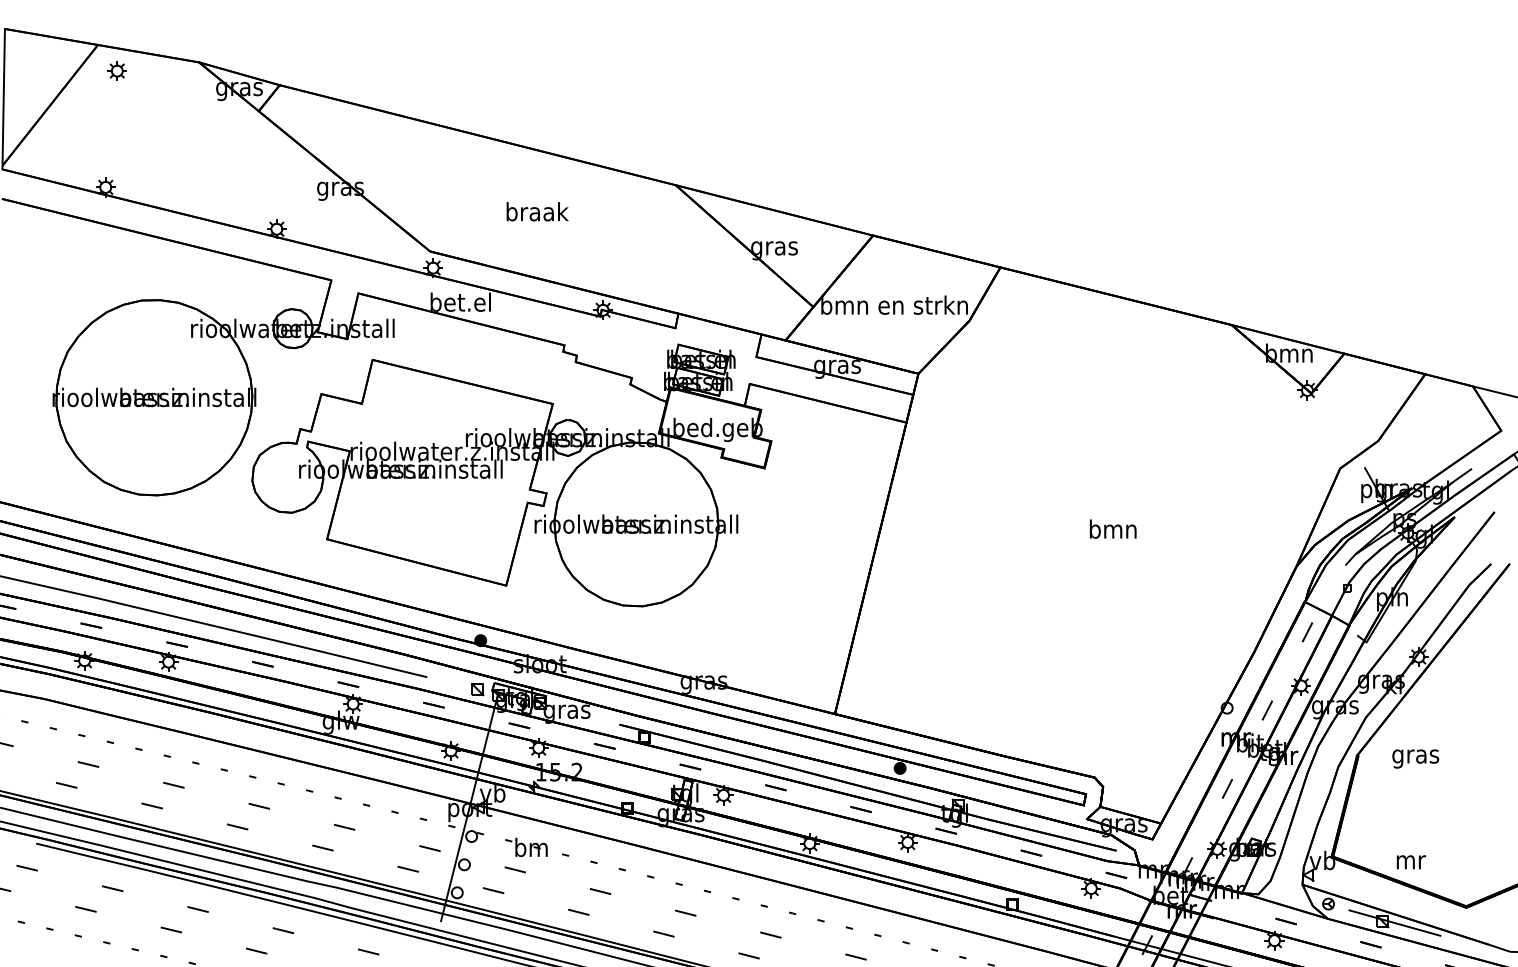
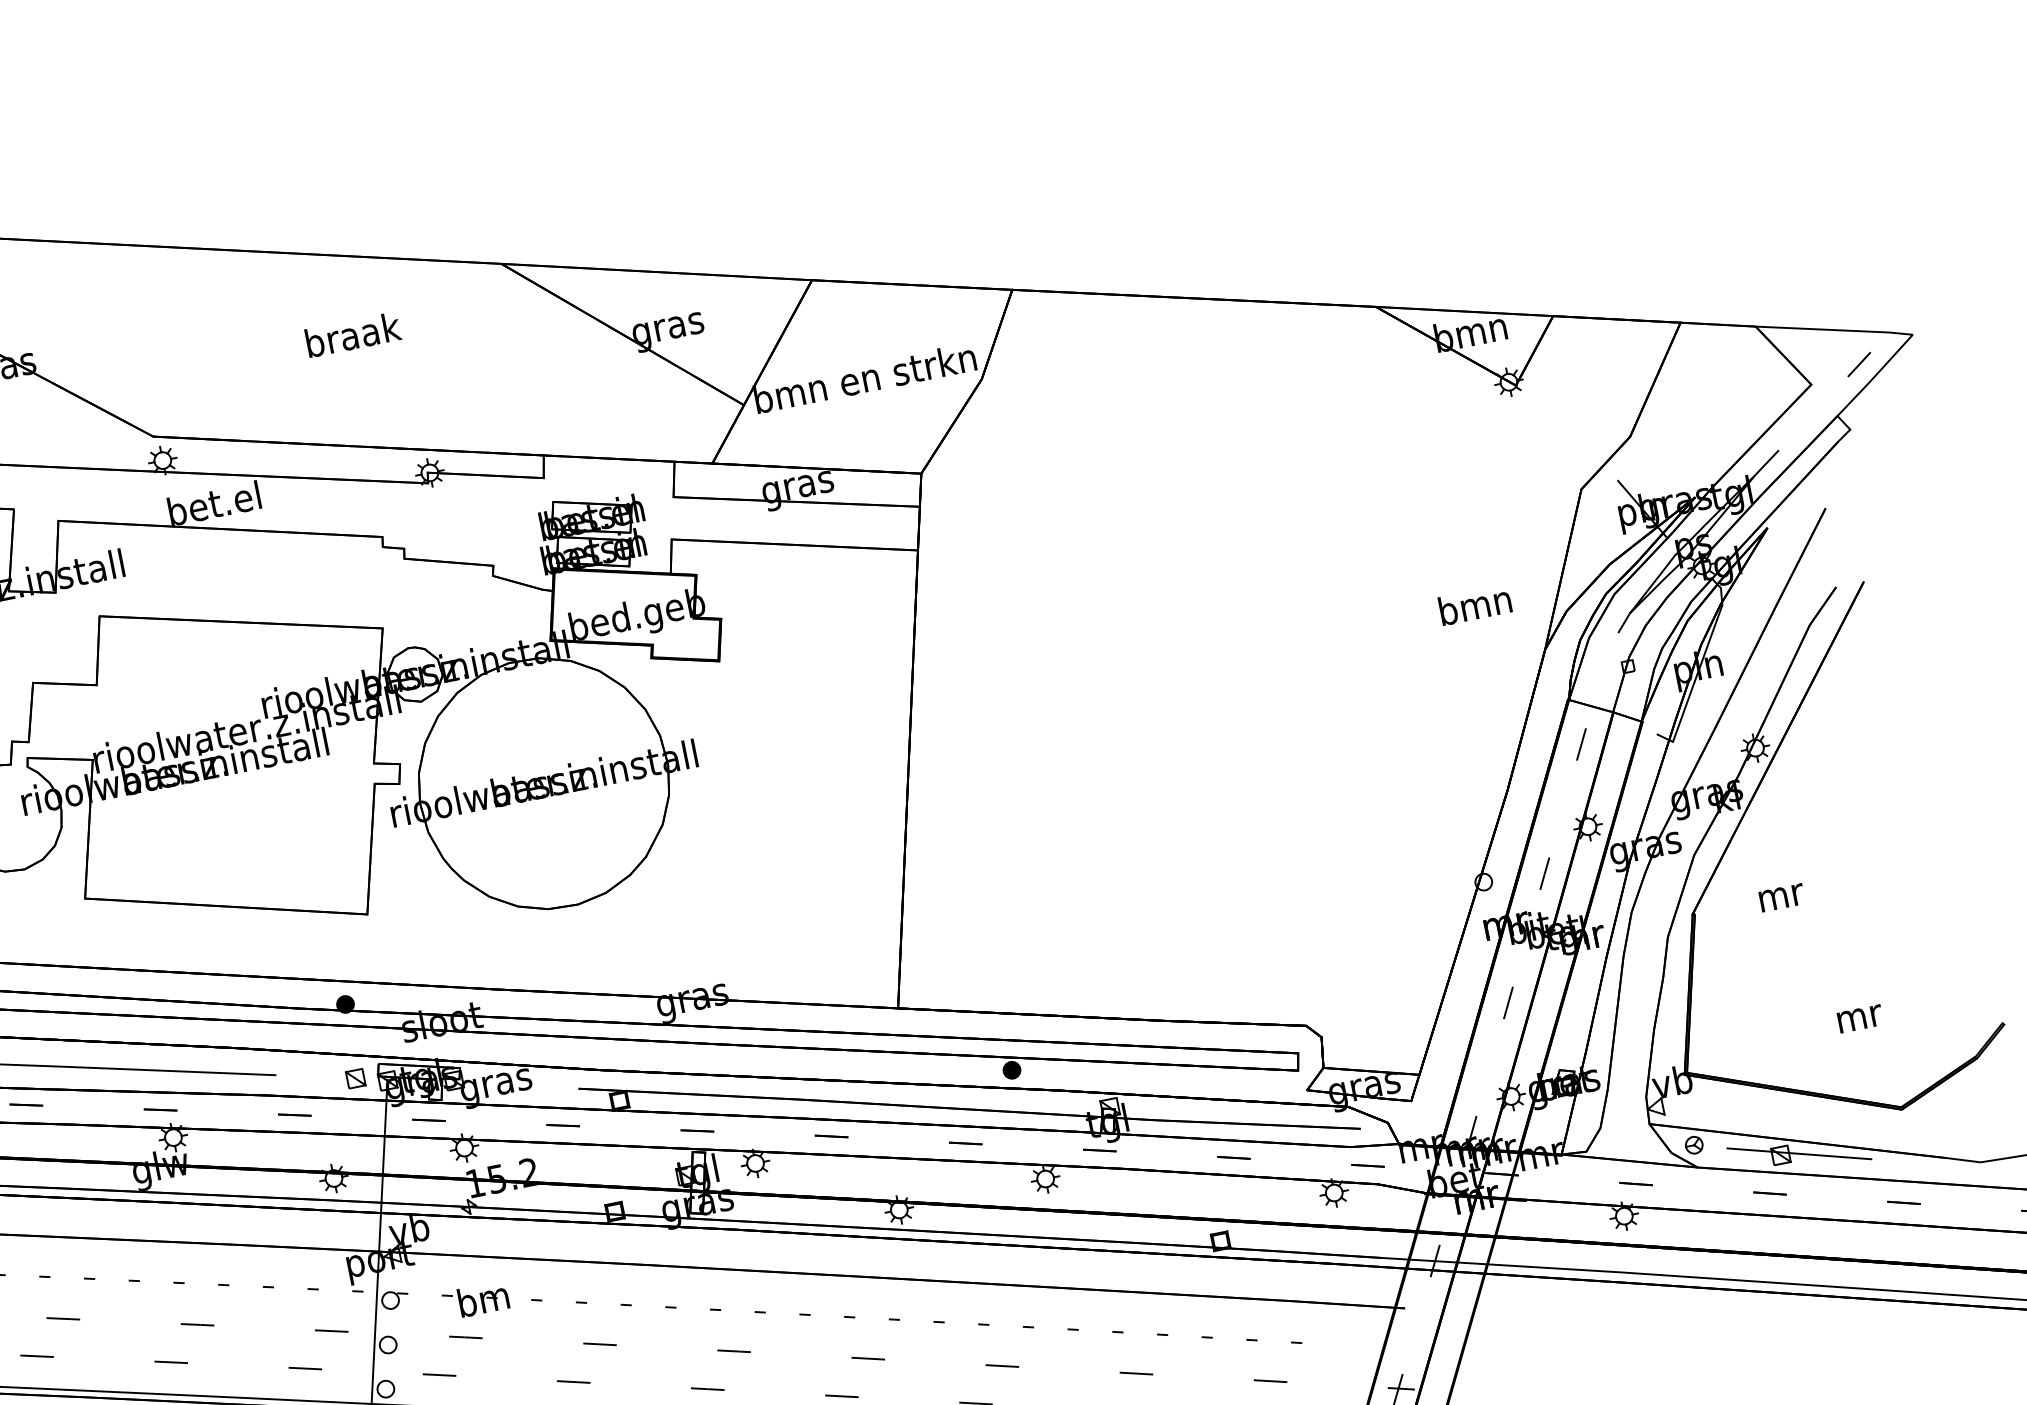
text: (537, 211) -> (353, 334), moved
text: (1112, 528) -> (1473, 604), moved
text: (1415, 758) -> (1780, 901), gras -> mr
text: (1410, 862) -> (1859, 1019), moved

